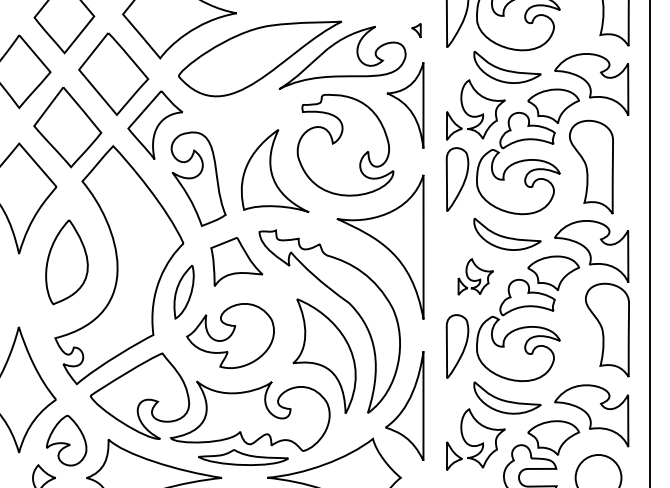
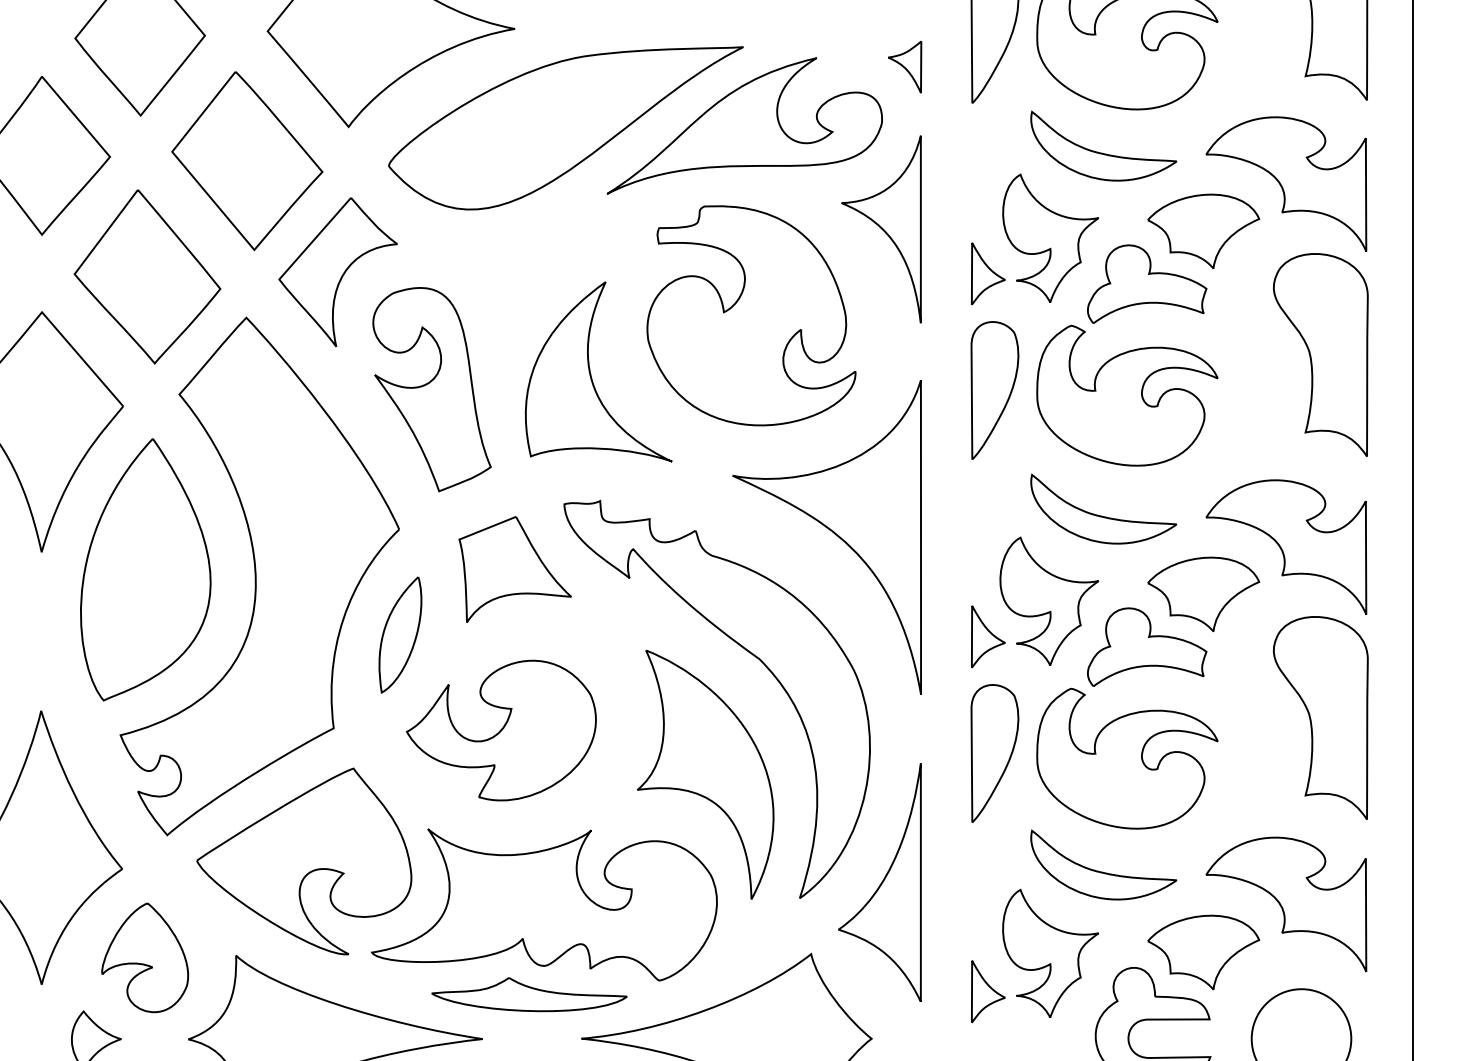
part: (416, 30) -> (905, 66), size x1.67
part: (591, 166) -> (1320, 353), moved
part: (66, 262) -> (144, 570), size x1.43
part: (475, 276) -> (1033, 601), size x1.67

